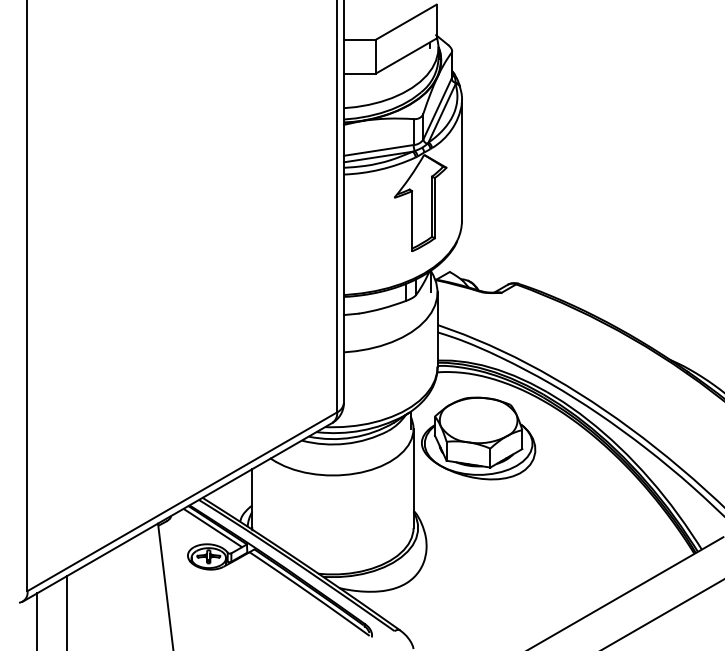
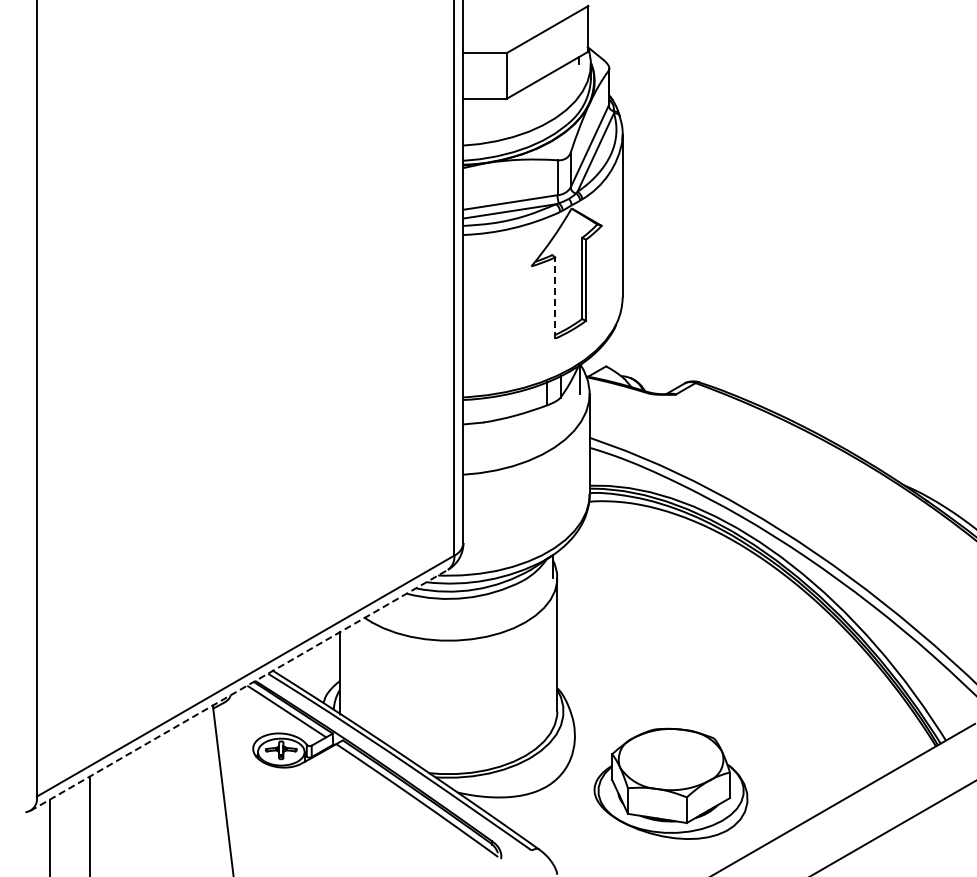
line: (412, 221) -> (555, 298), solid -> dashed
part: (478, 438) -> (670, 783), moved
line: (177, 512) -> (239, 690), solid -> dashed

